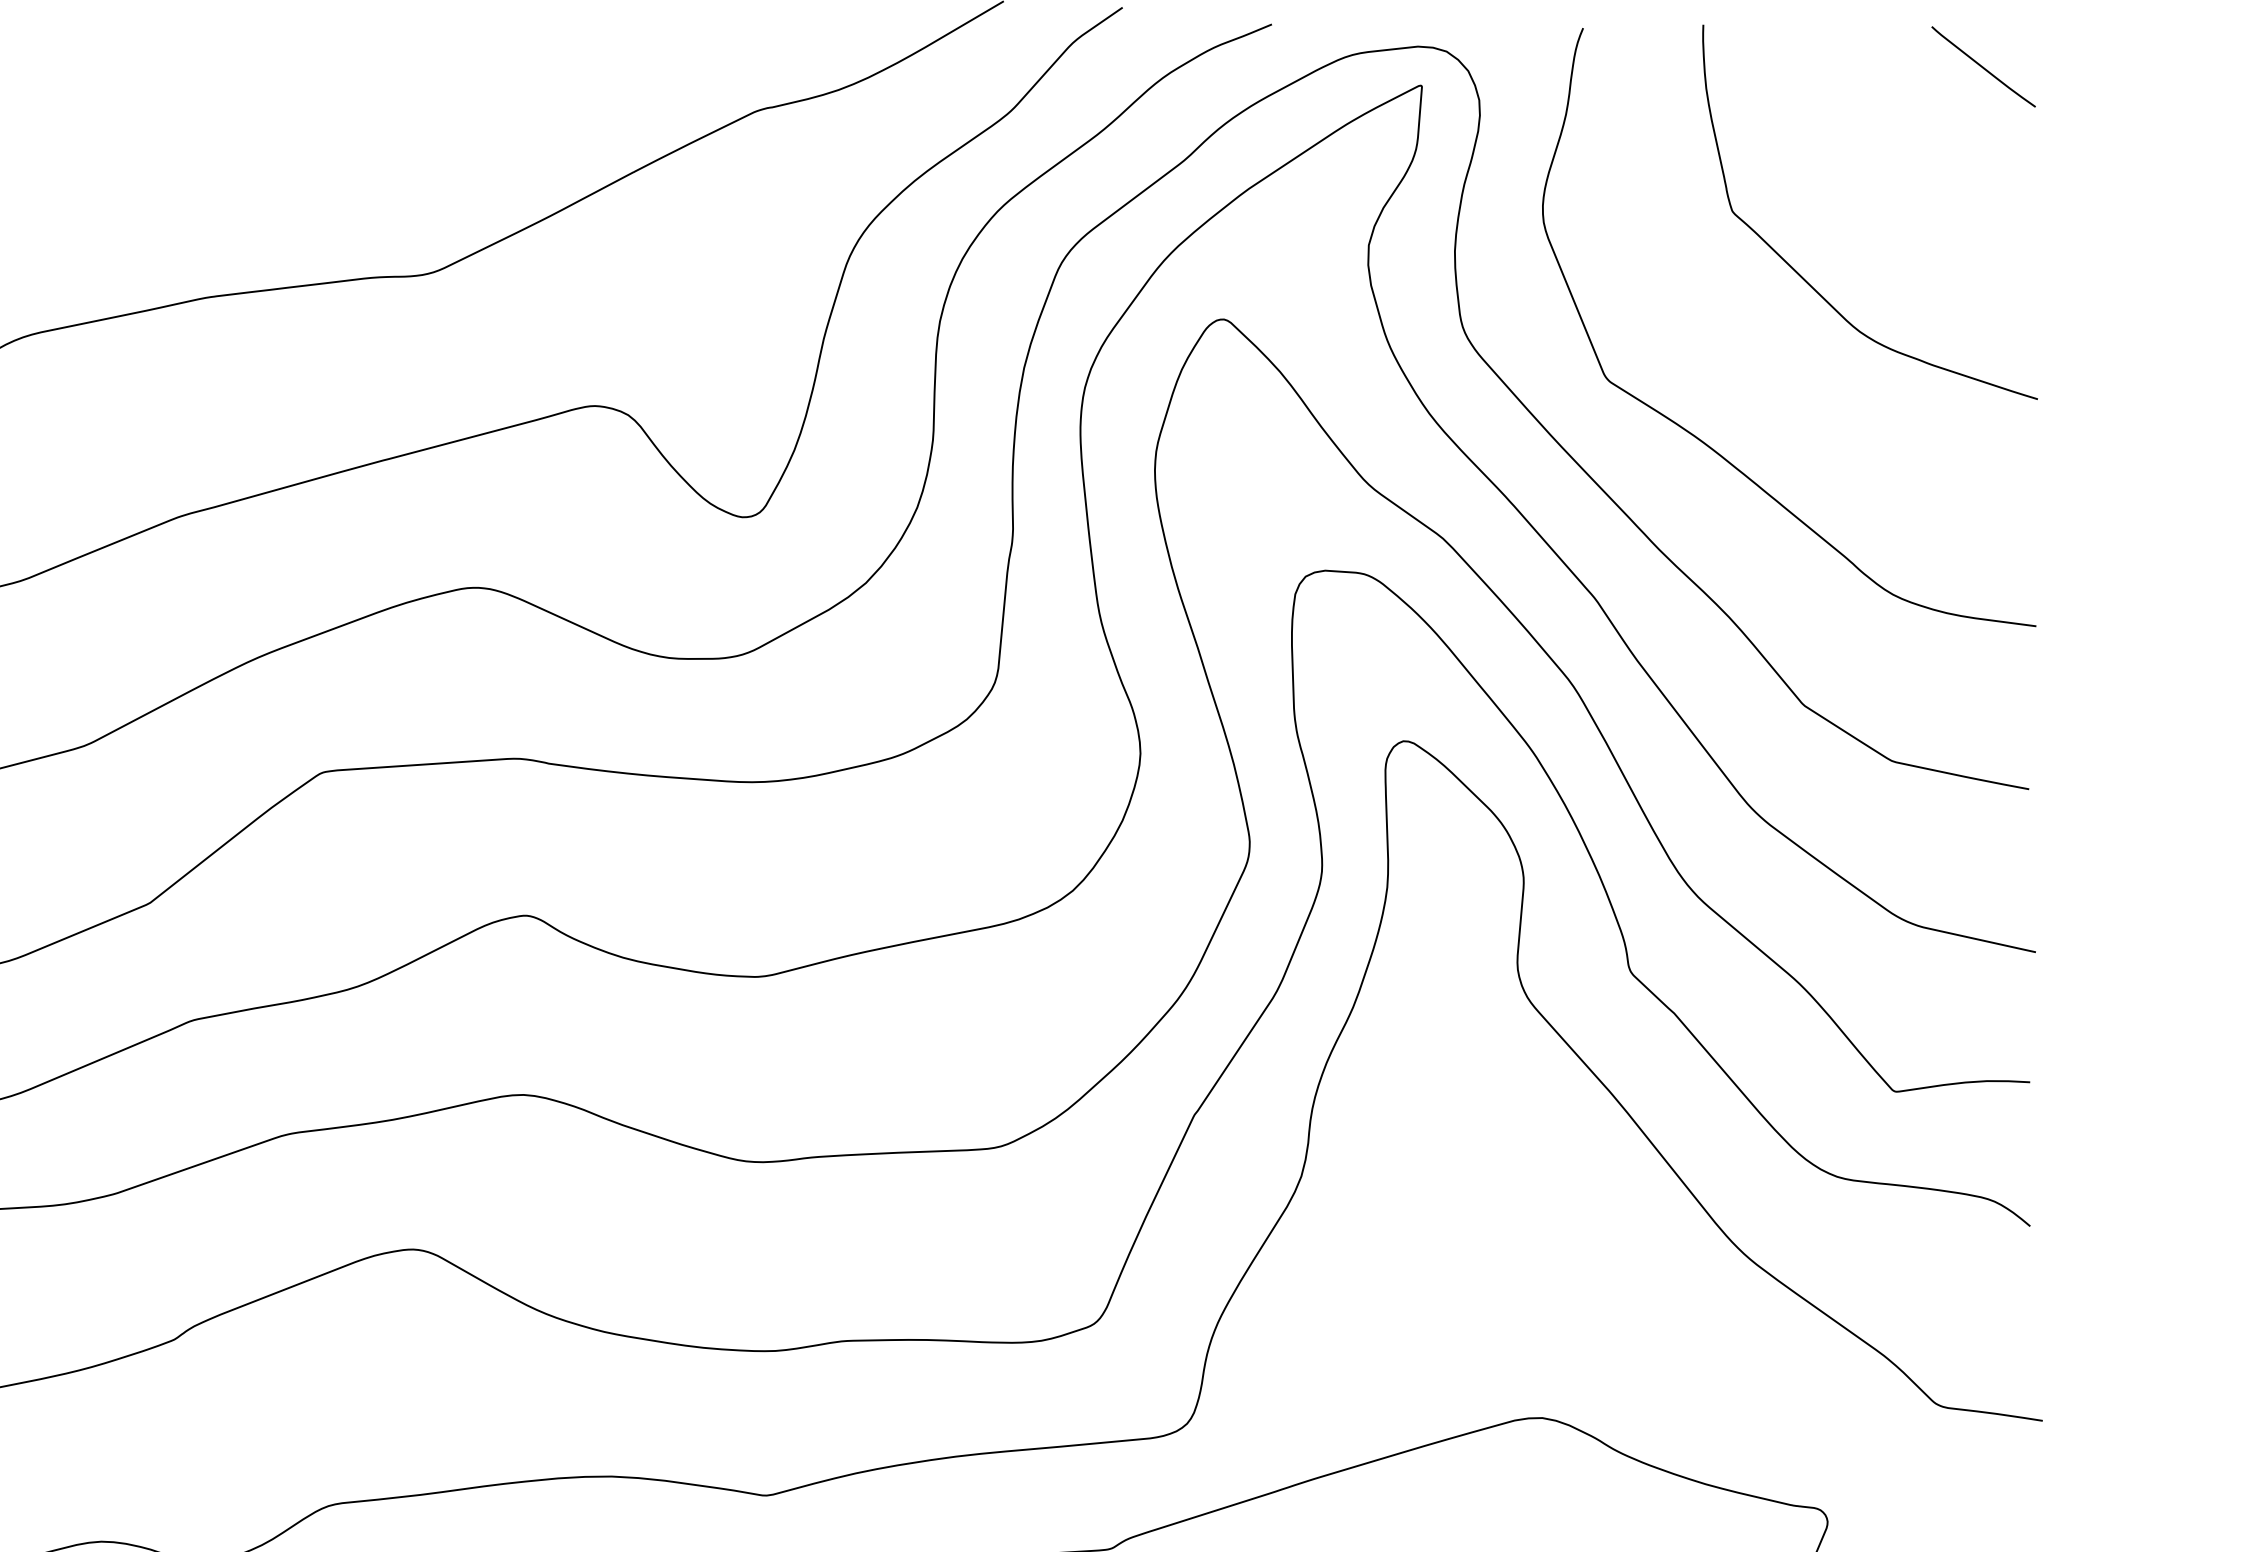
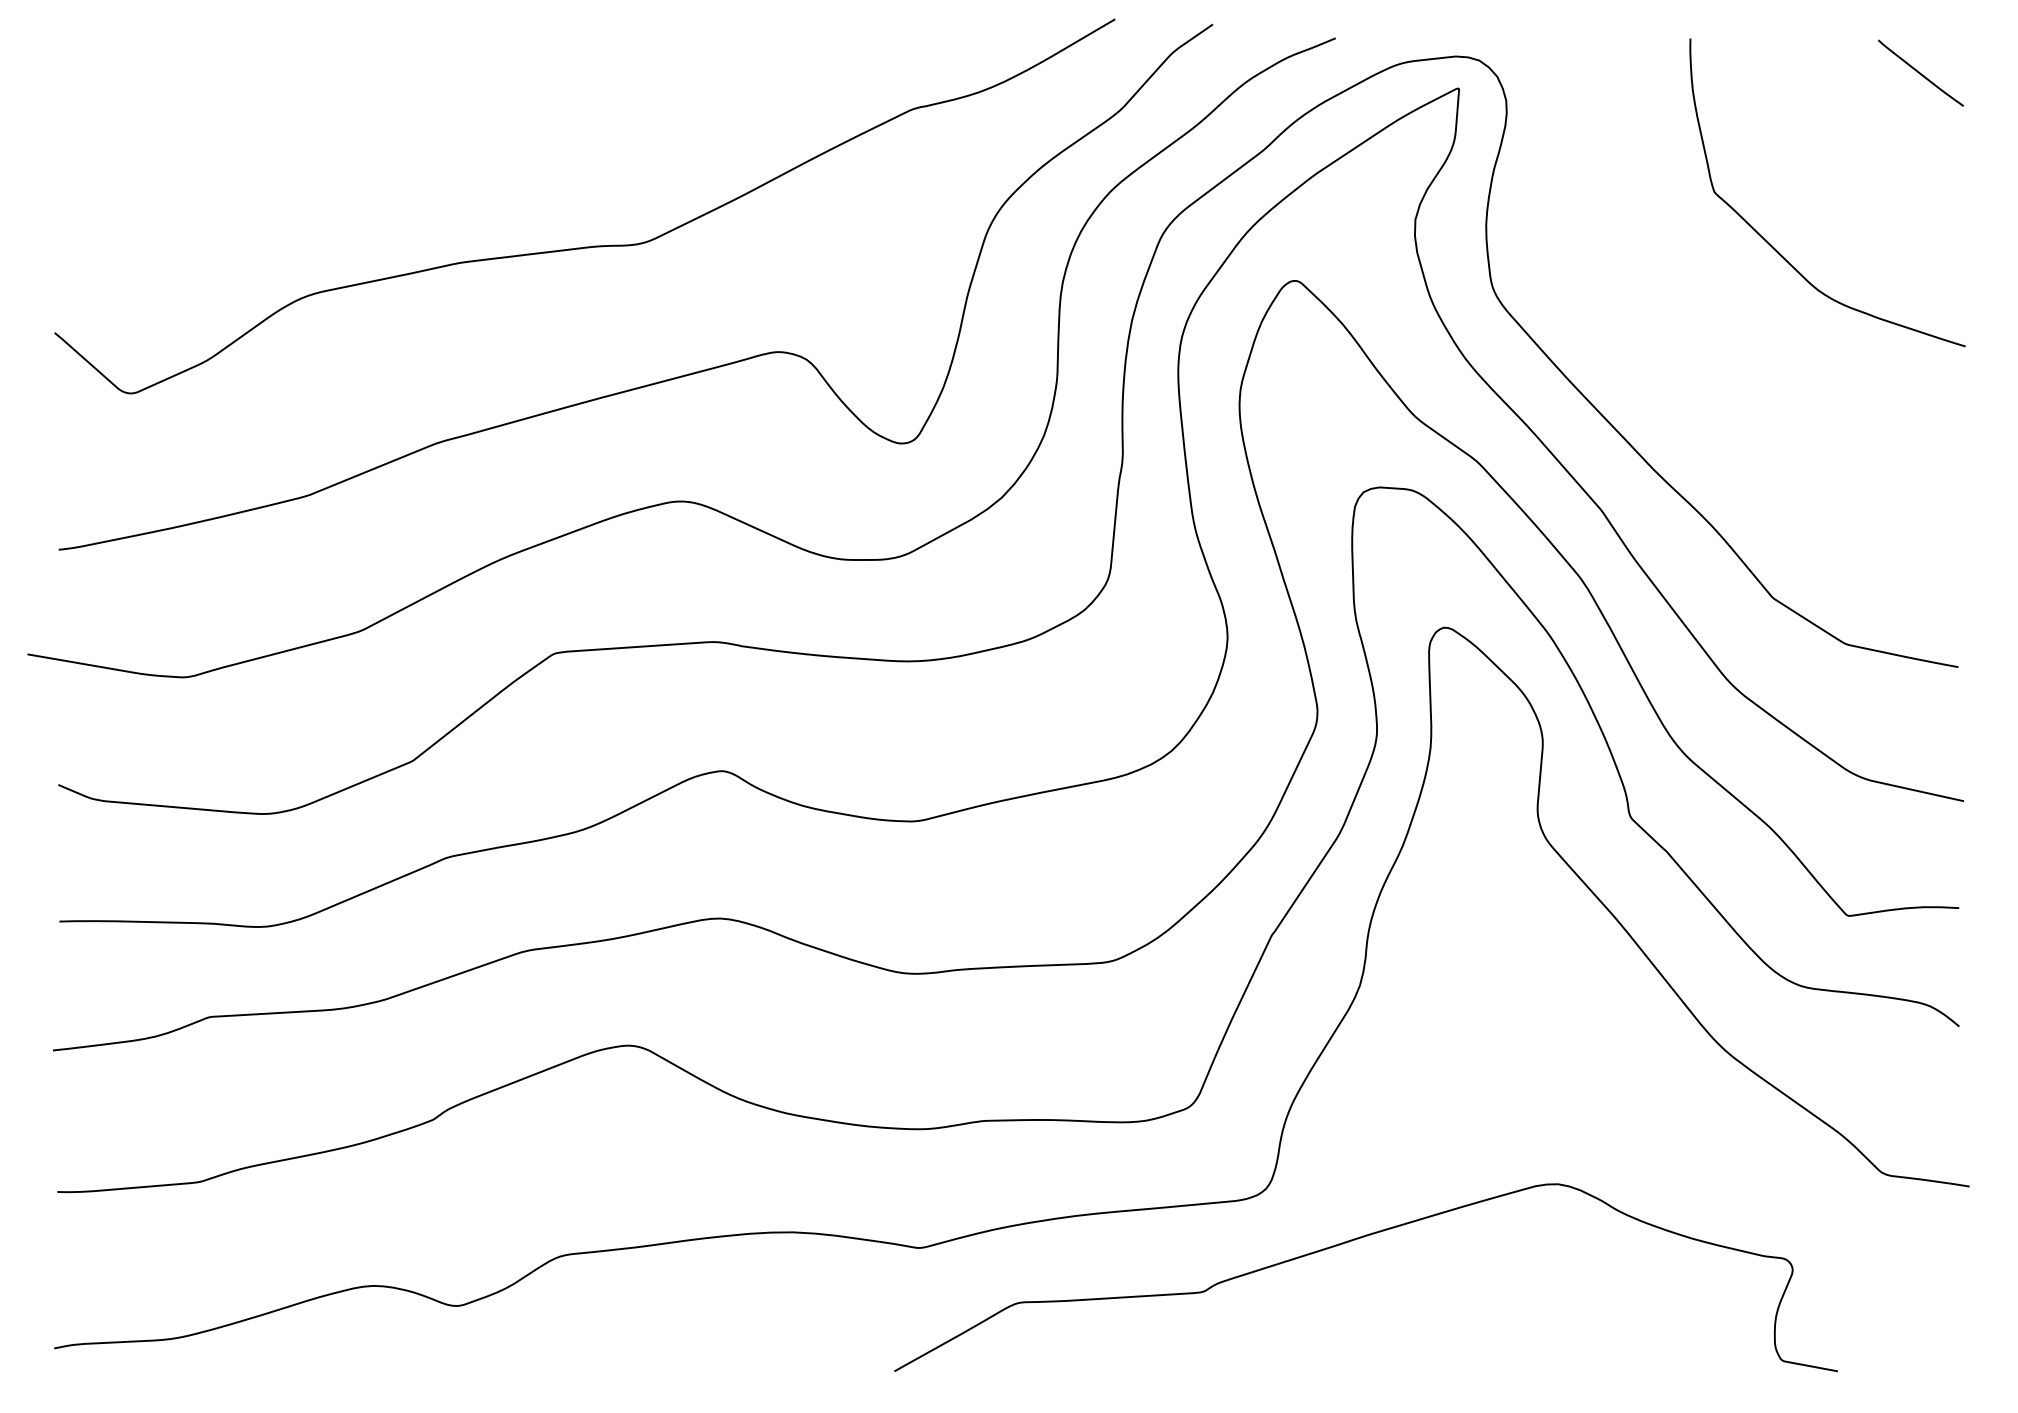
curve: (1703, 440) -> (1690, 380), removed

